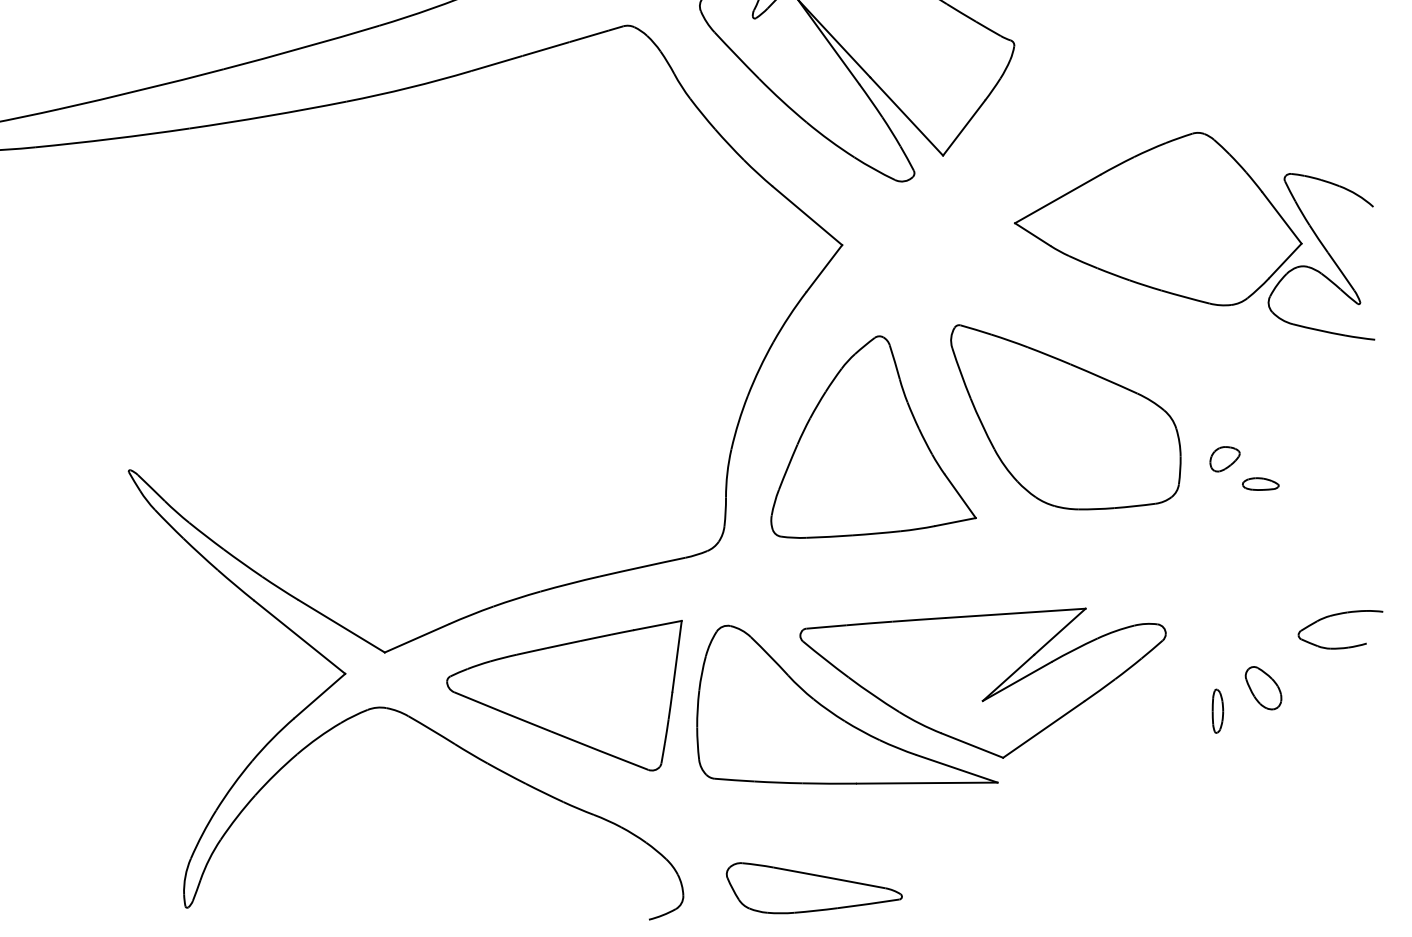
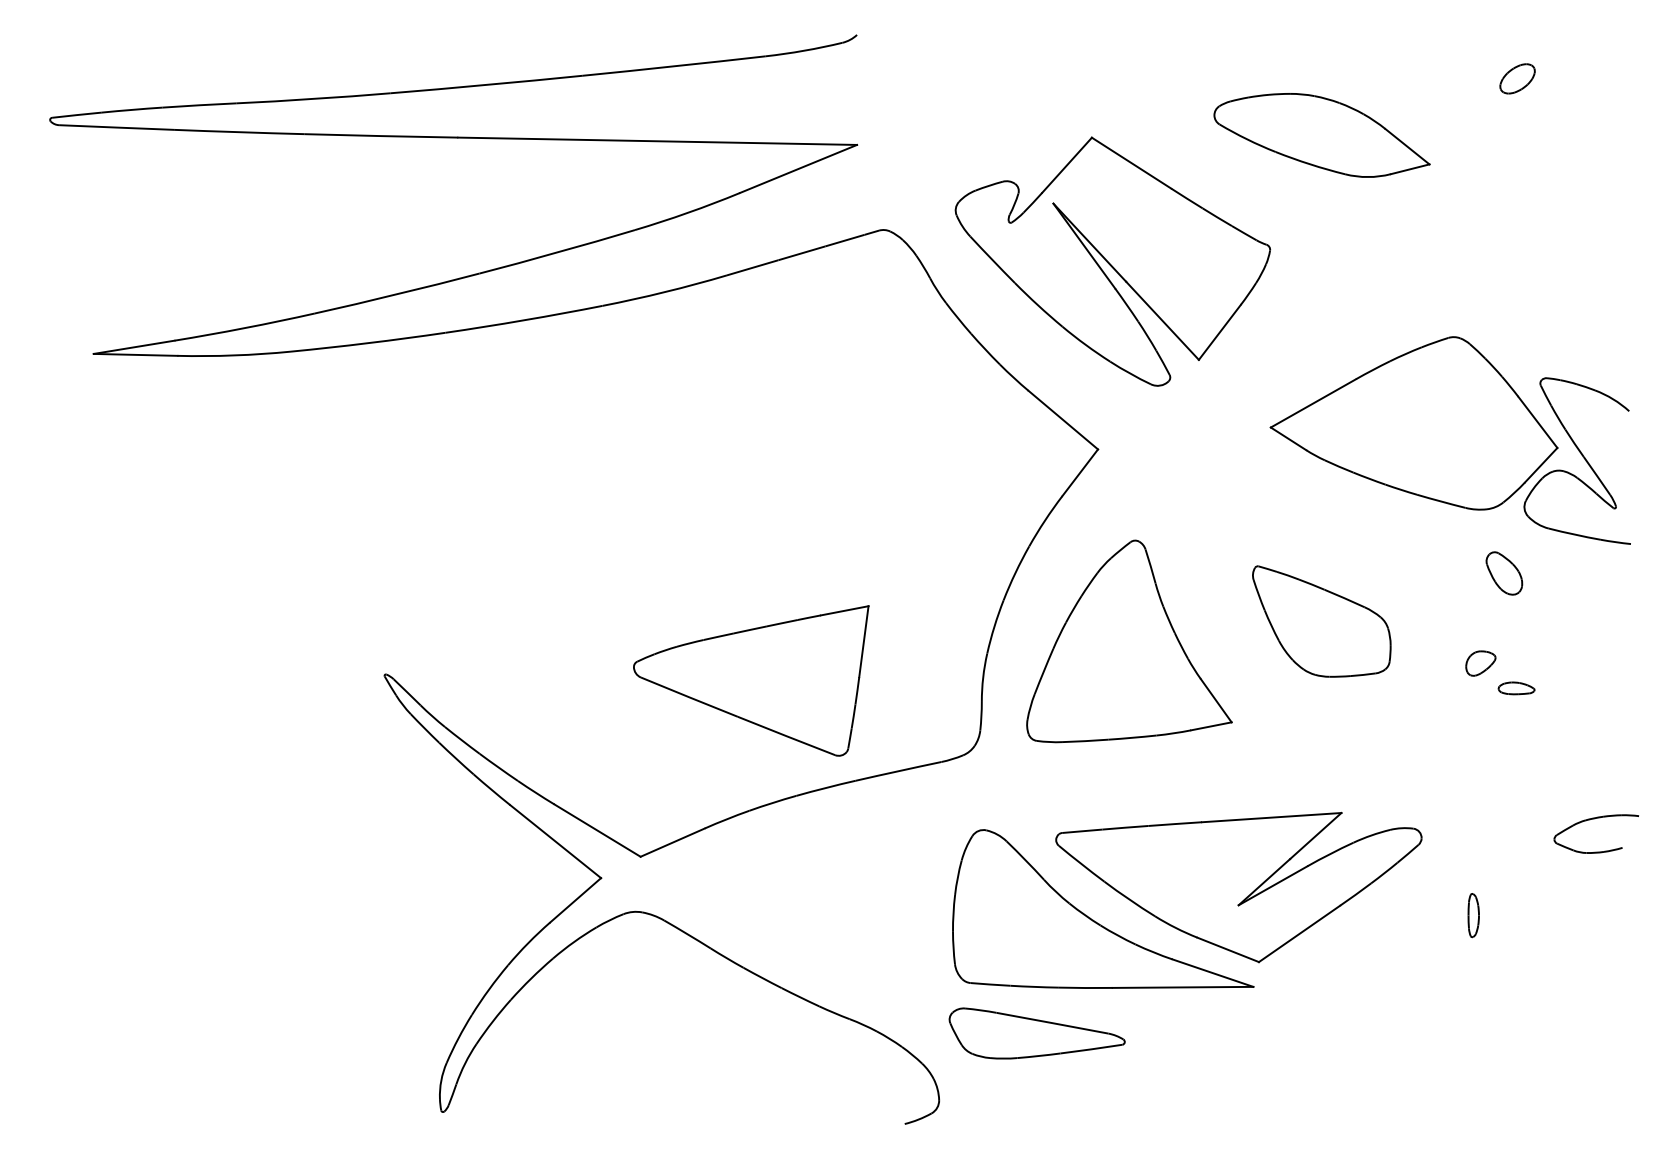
part: (1065, 417) -> (1321, 621), size x0.6
part: (1263, 688) -> (1504, 573), moved
part: (564, 695) -> (751, 680), moved
part: (813, 888) -> (1036, 1033), moved

